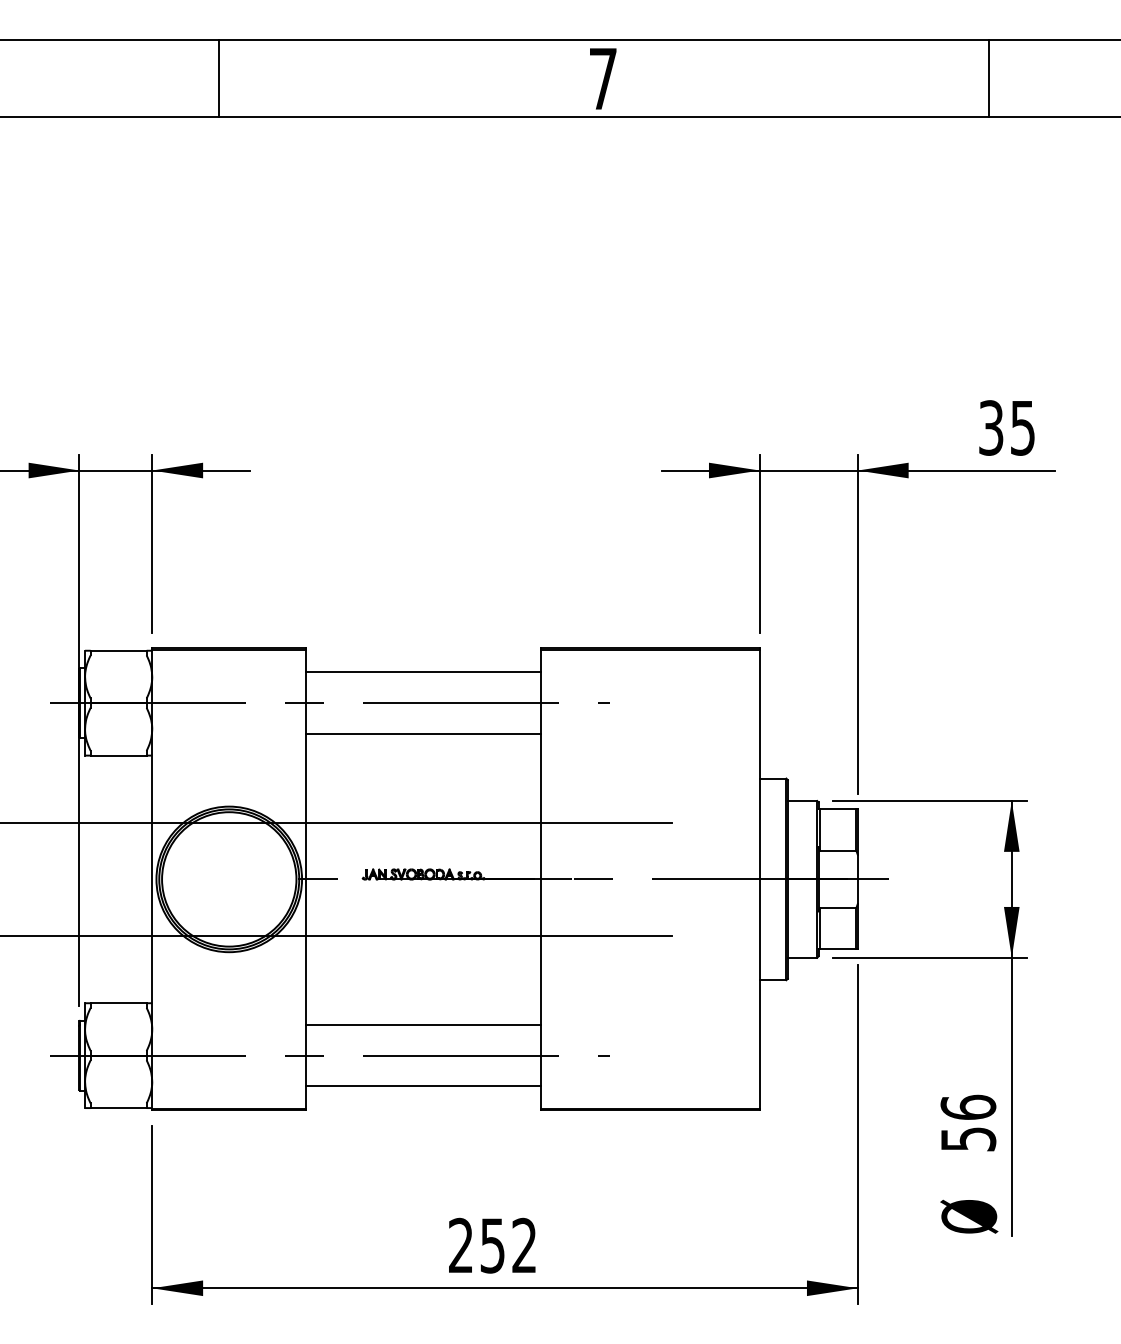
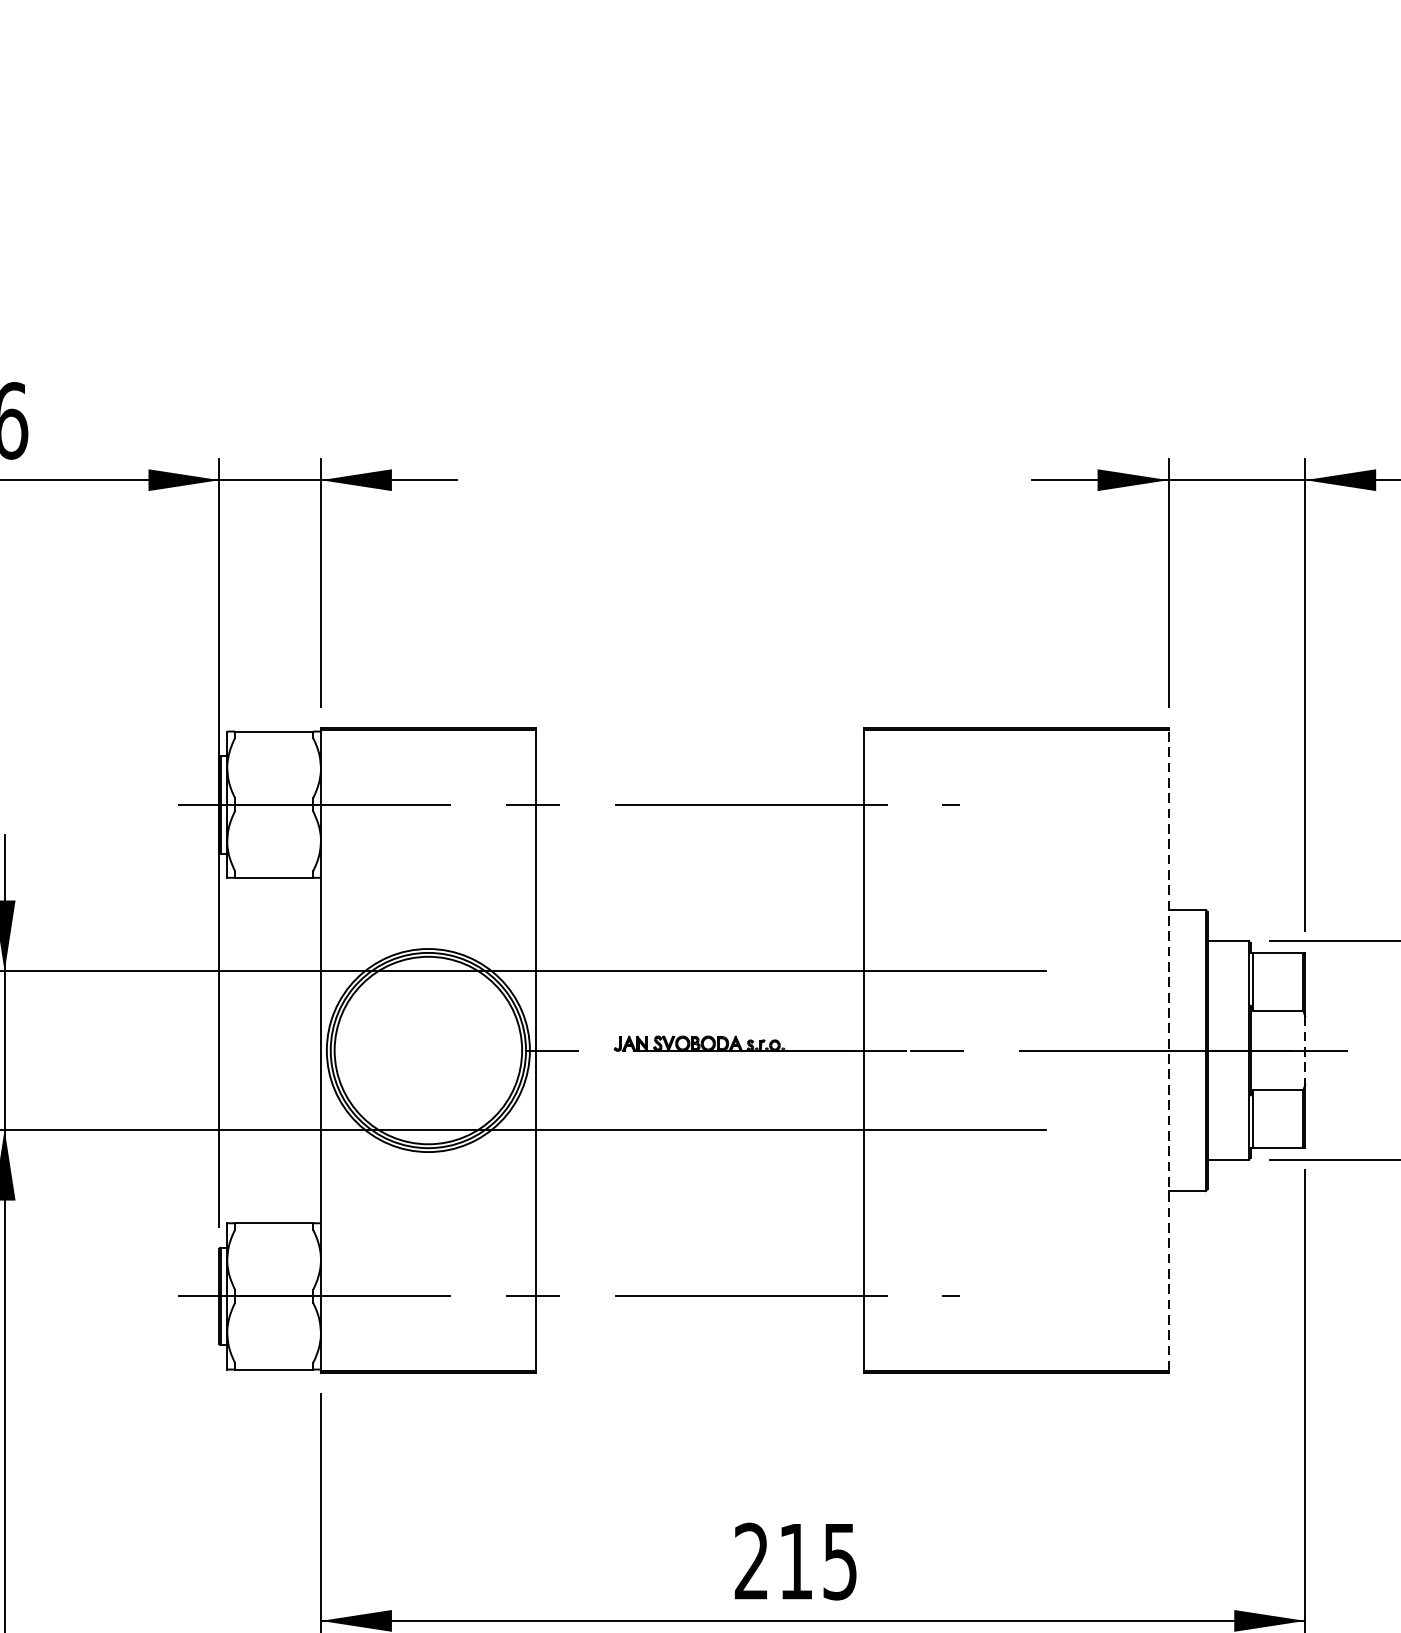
line: (423, 672) -> (699, 761), removed
line: (423, 733) -> (699, 846), removed
line: (759, 879) -> (1168, 1050), solid -> dashed
line: (857, 879) -> (1304, 1050), solid -> dashed
line: (423, 1024) -> (699, 1252), removed
line: (423, 1086) -> (699, 1339), removed
text: (508, 1245) -> (817, 1561), 252 -> 215

